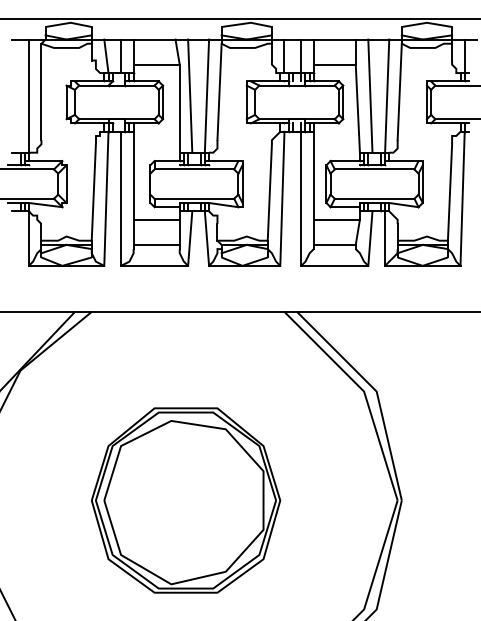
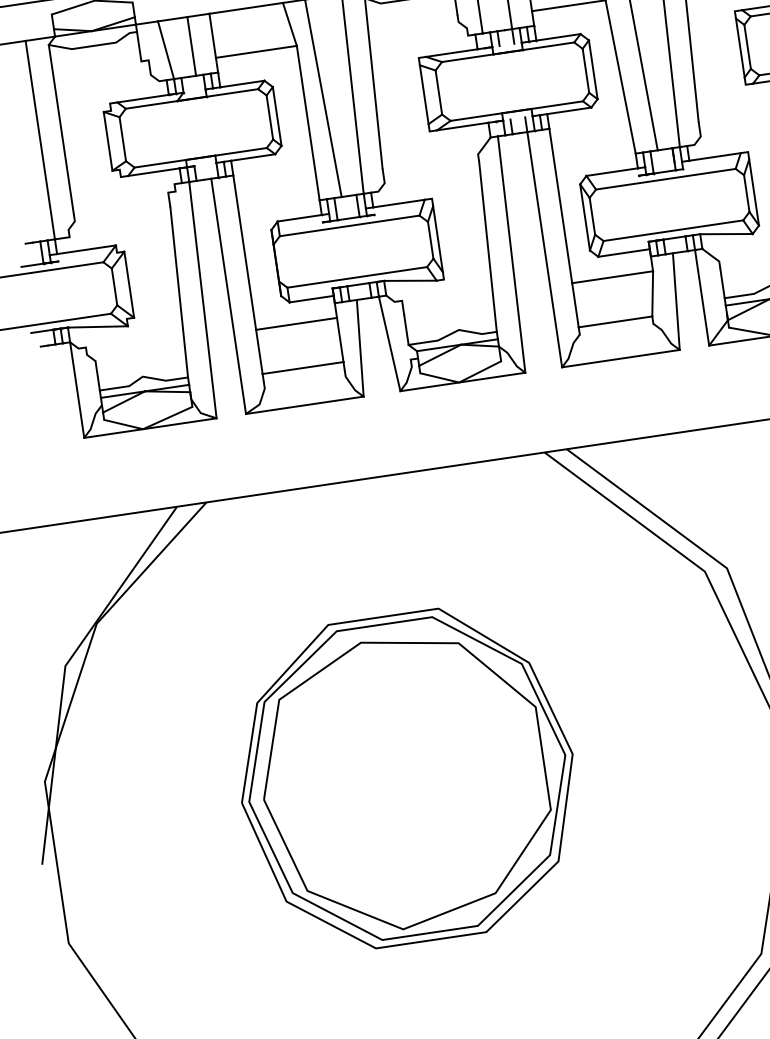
part: (186, 500) -> (408, 778), moved

